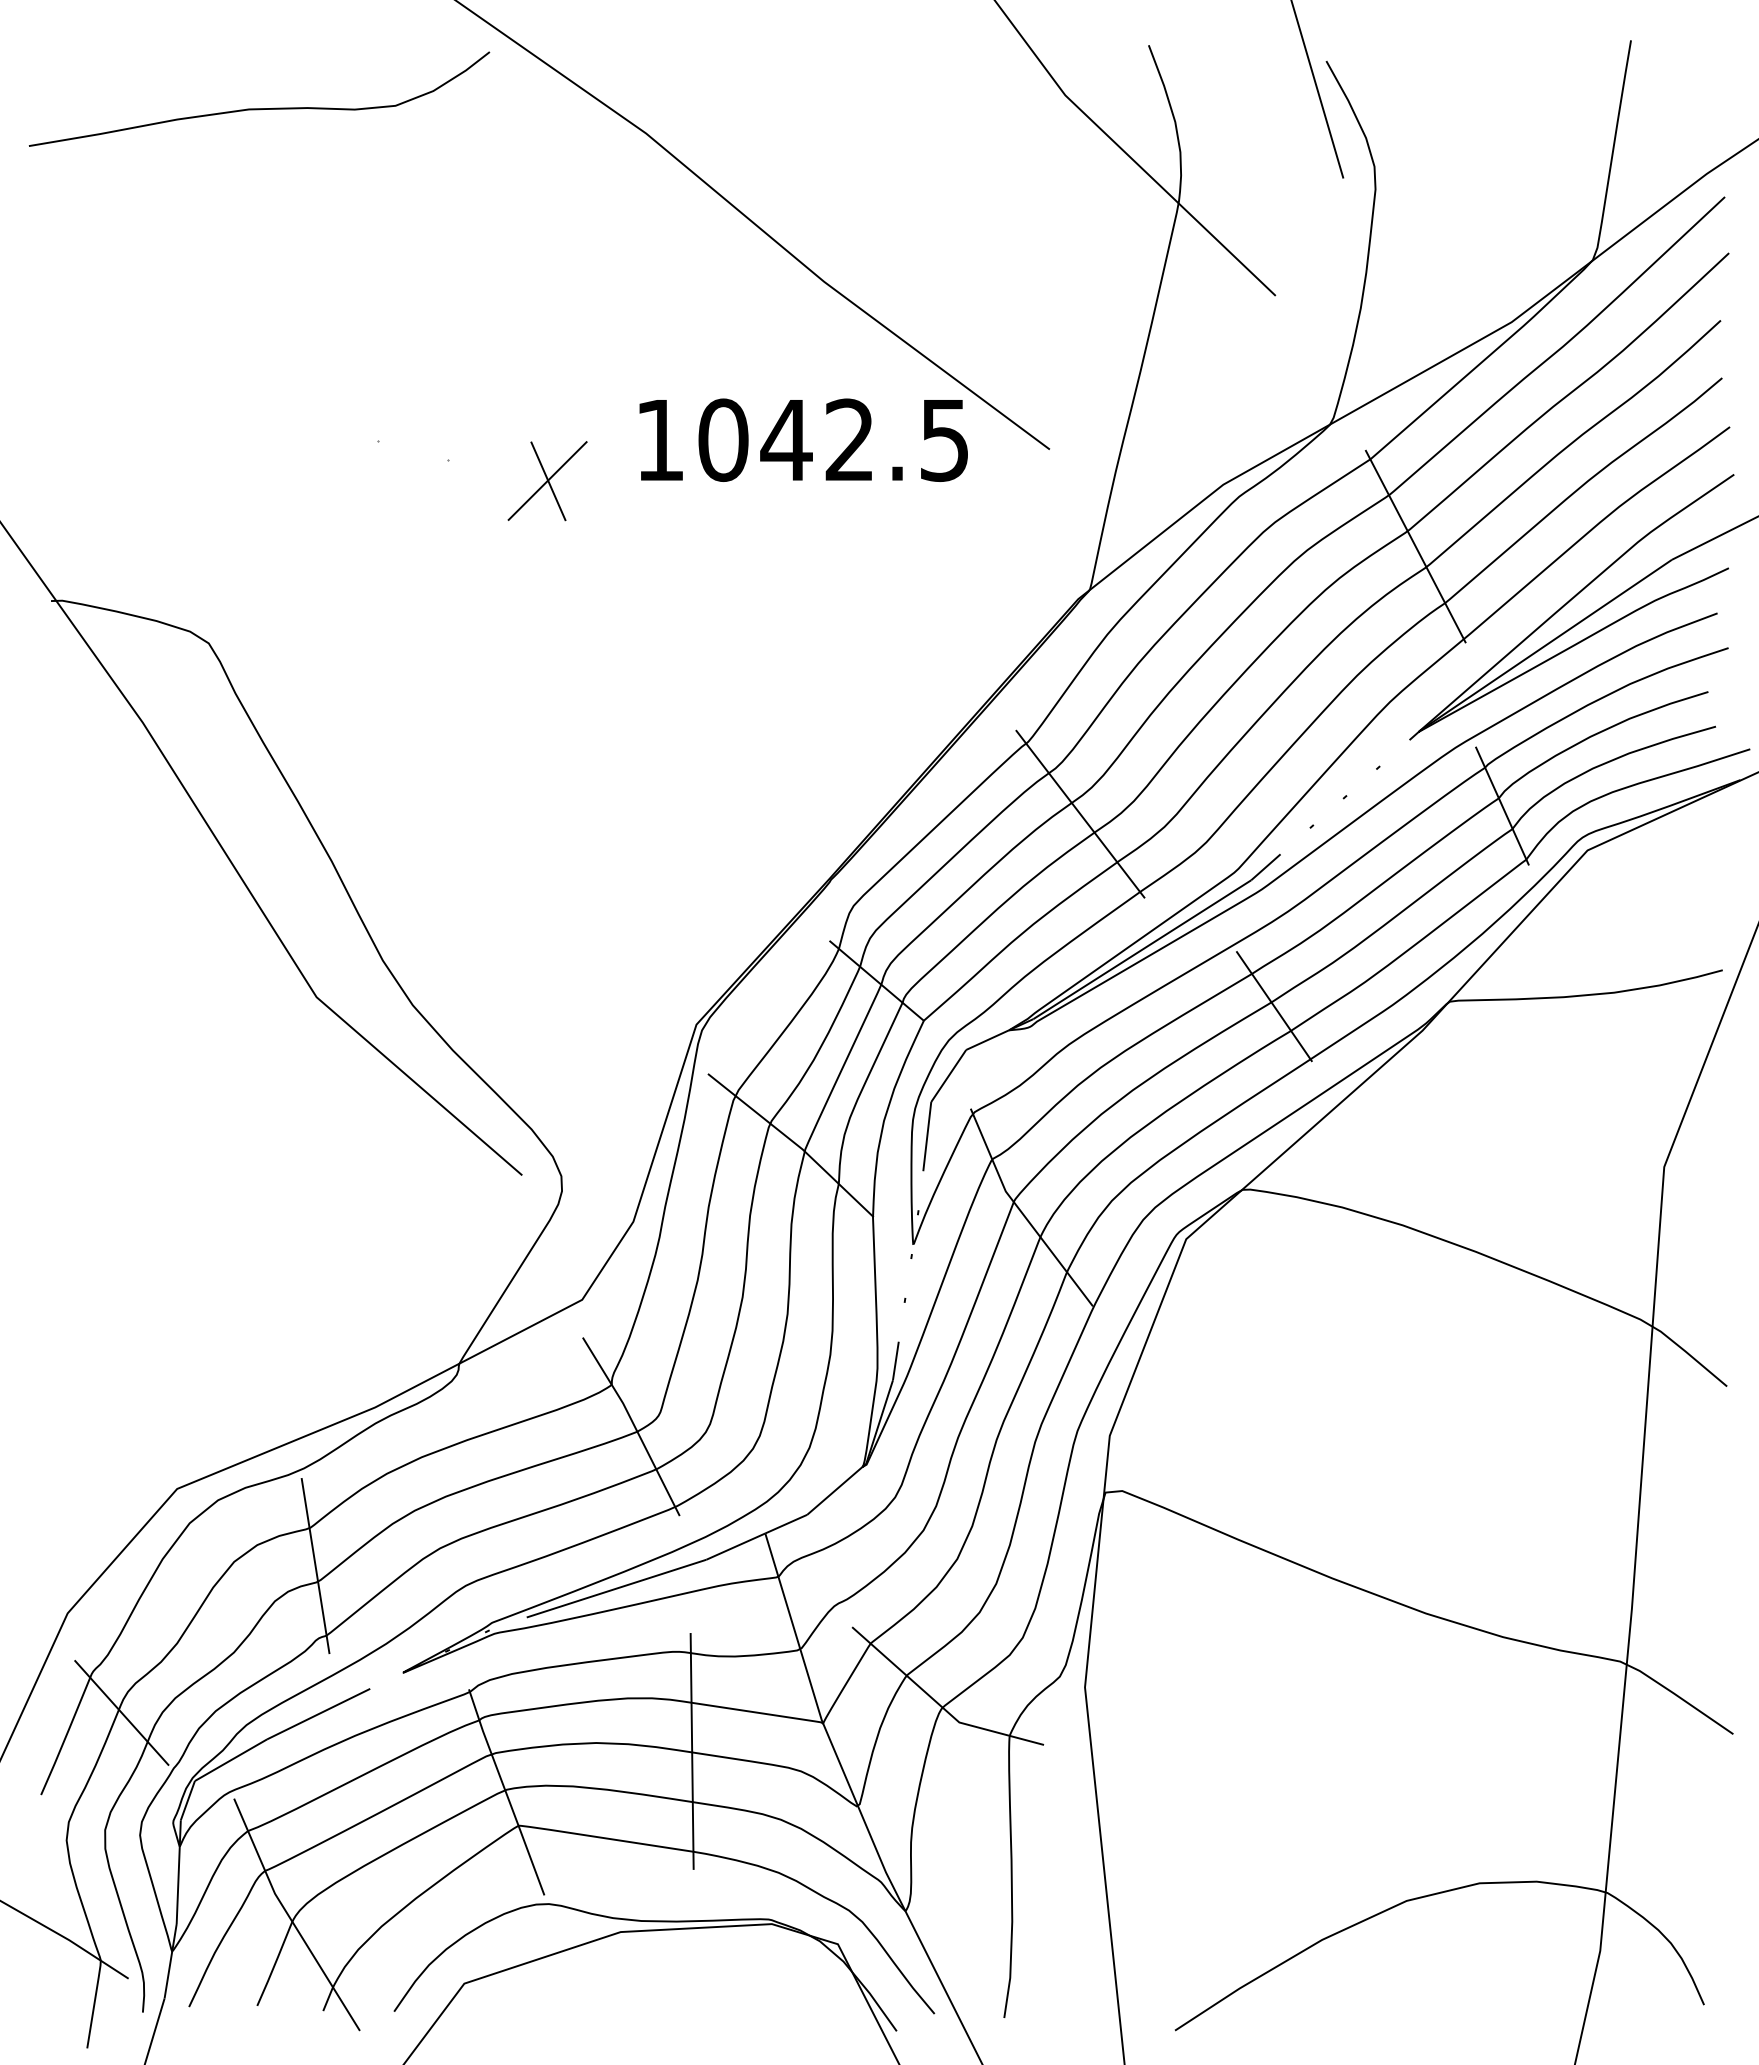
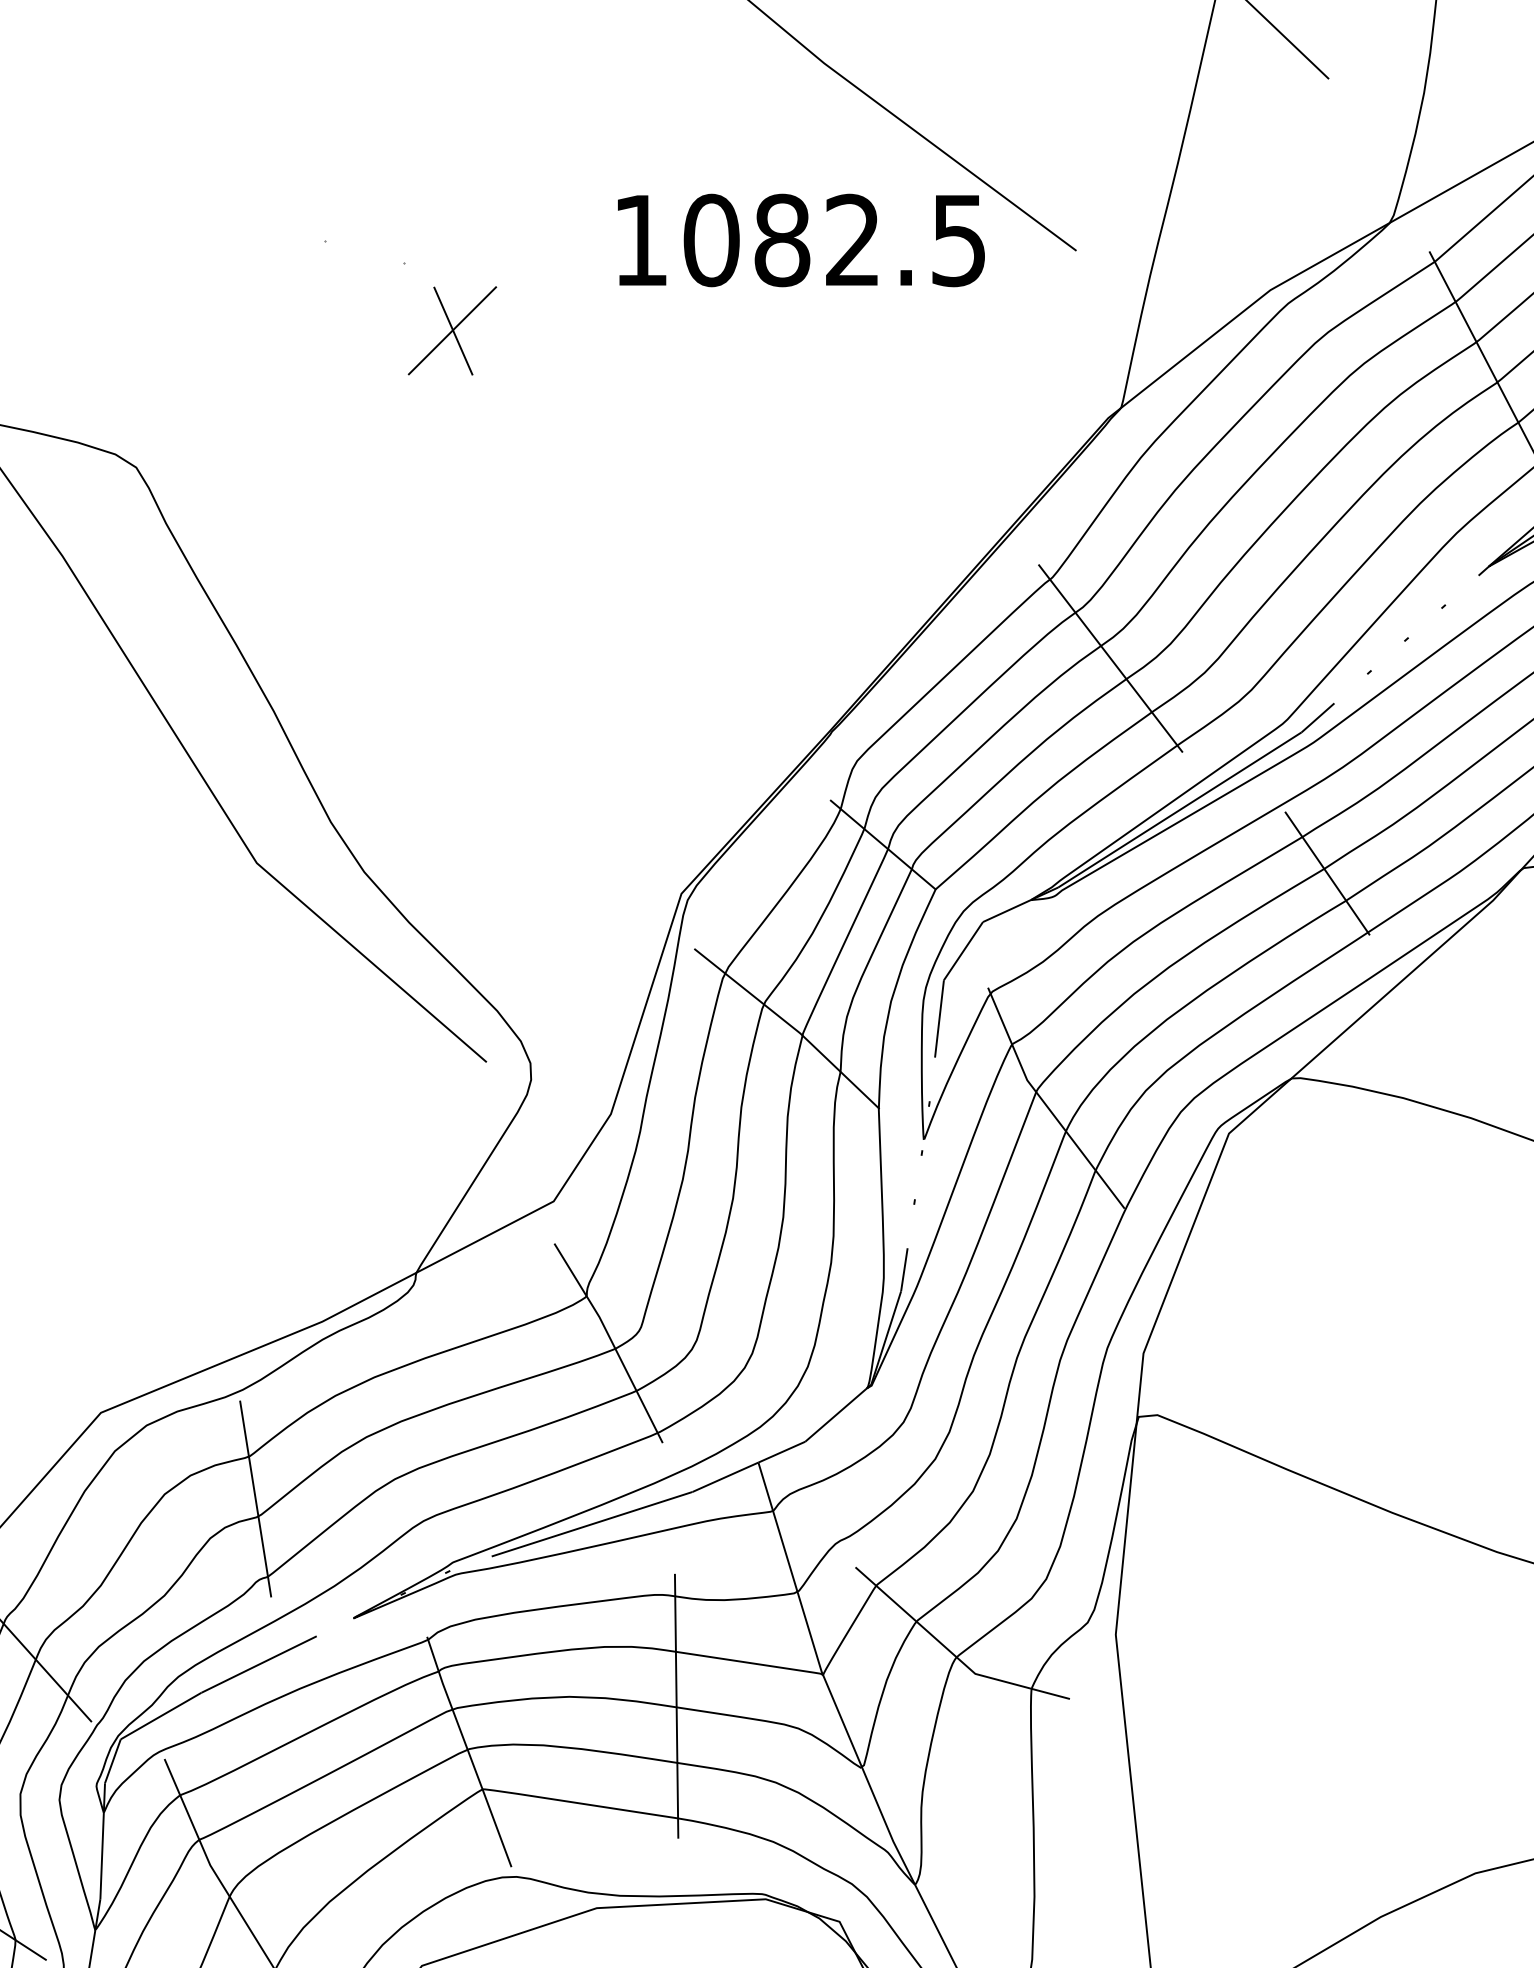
text: (786, 439) -> (782, 239), 1042.5 -> 1082.5
part: (547, 481) -> (452, 331), moved

